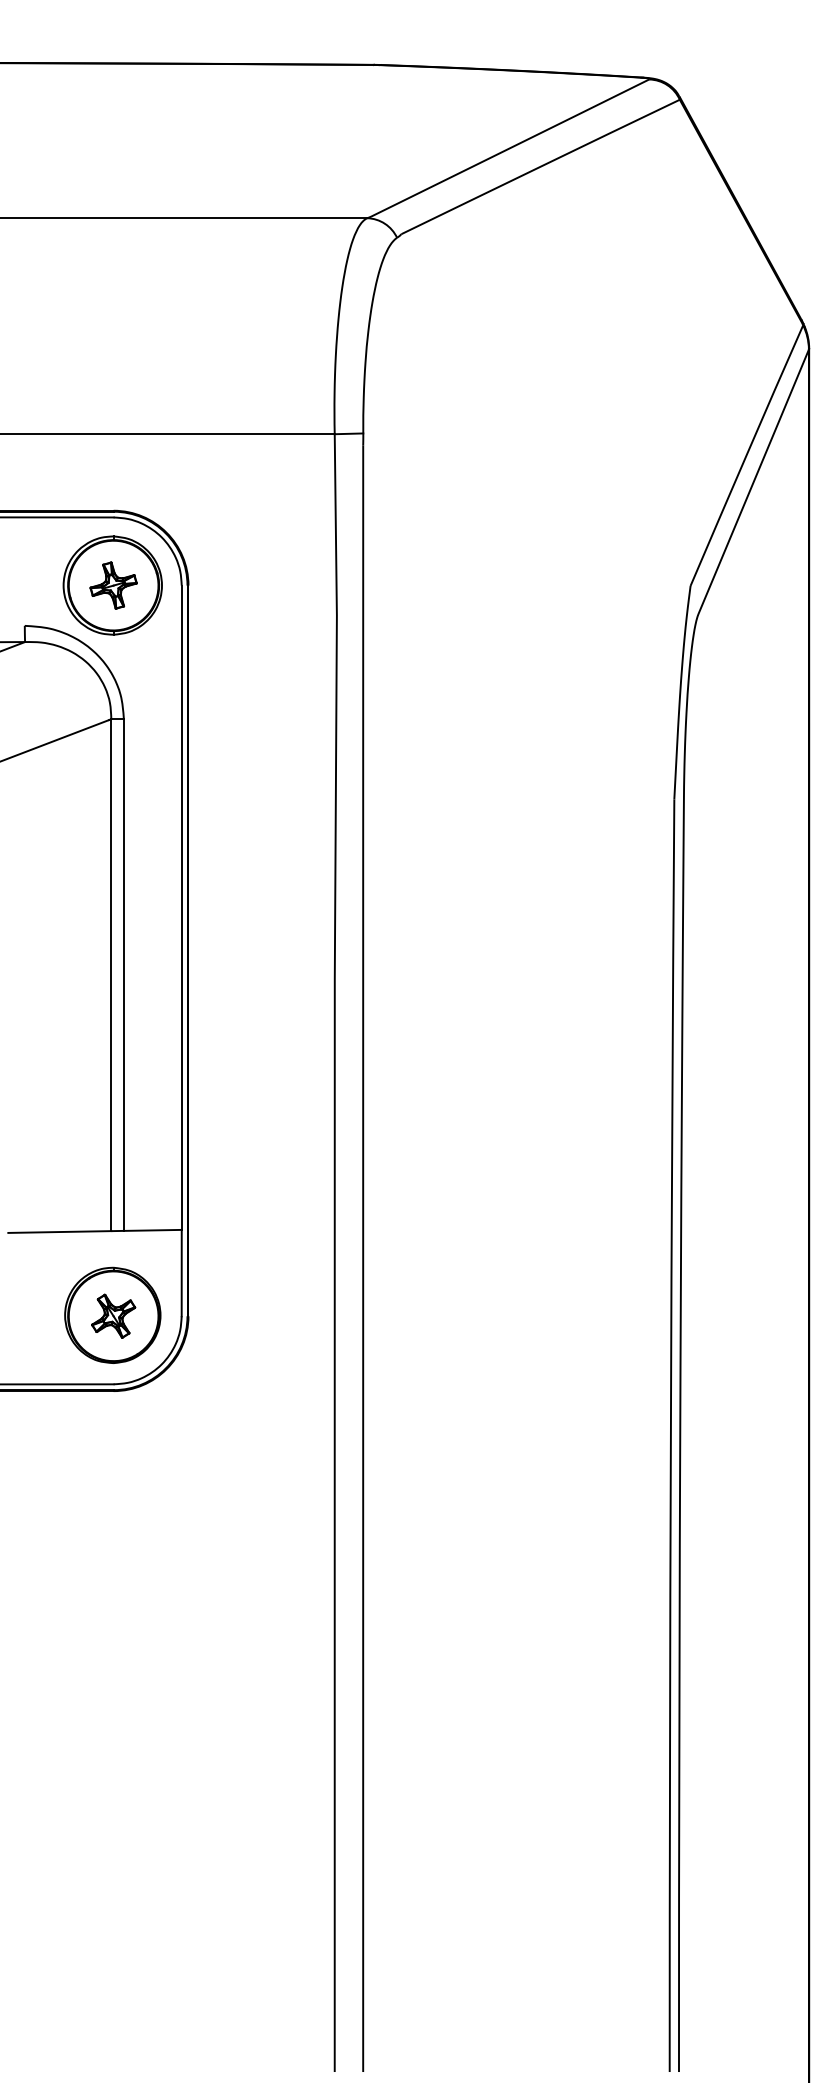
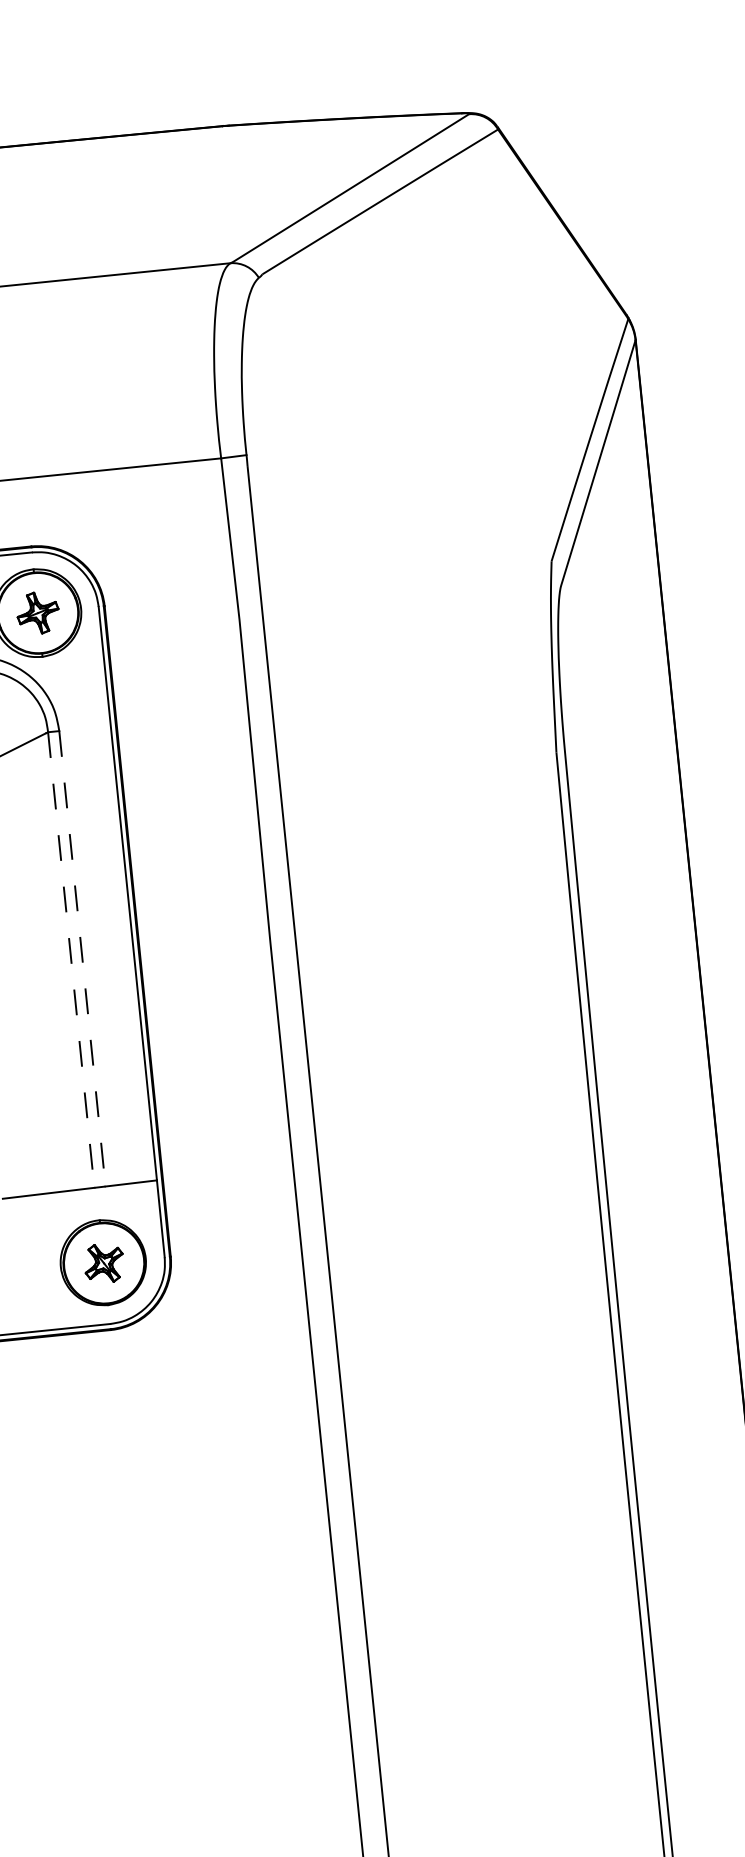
line: (111, 975) -> (71, 960), solid -> dashed
line: (123, 975) -> (82, 959), solid -> dashed

